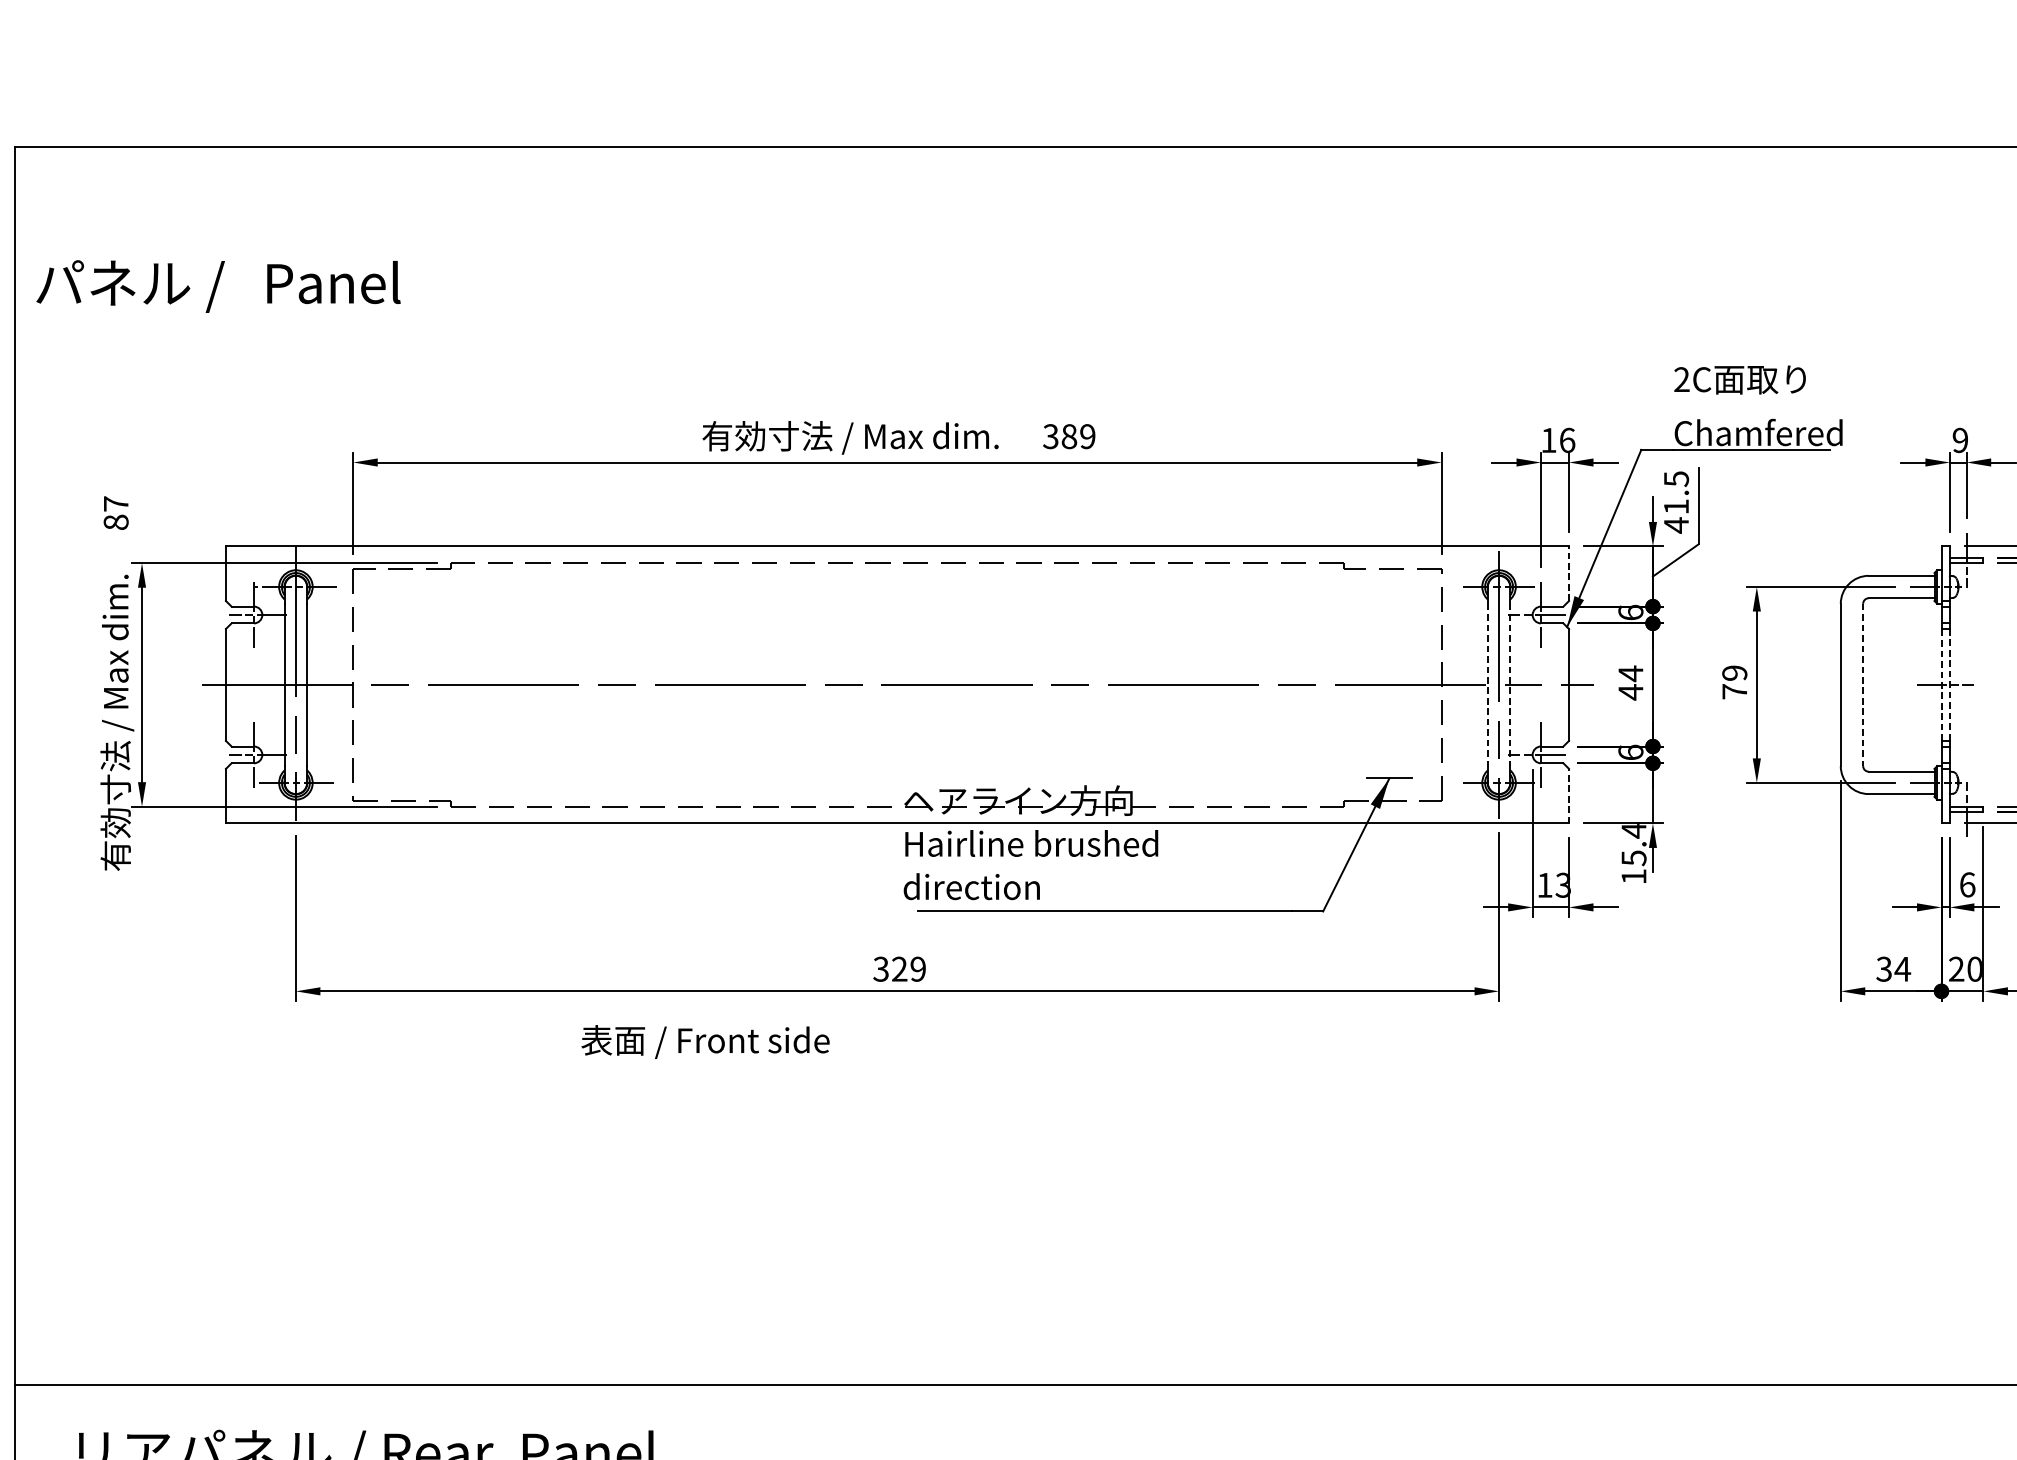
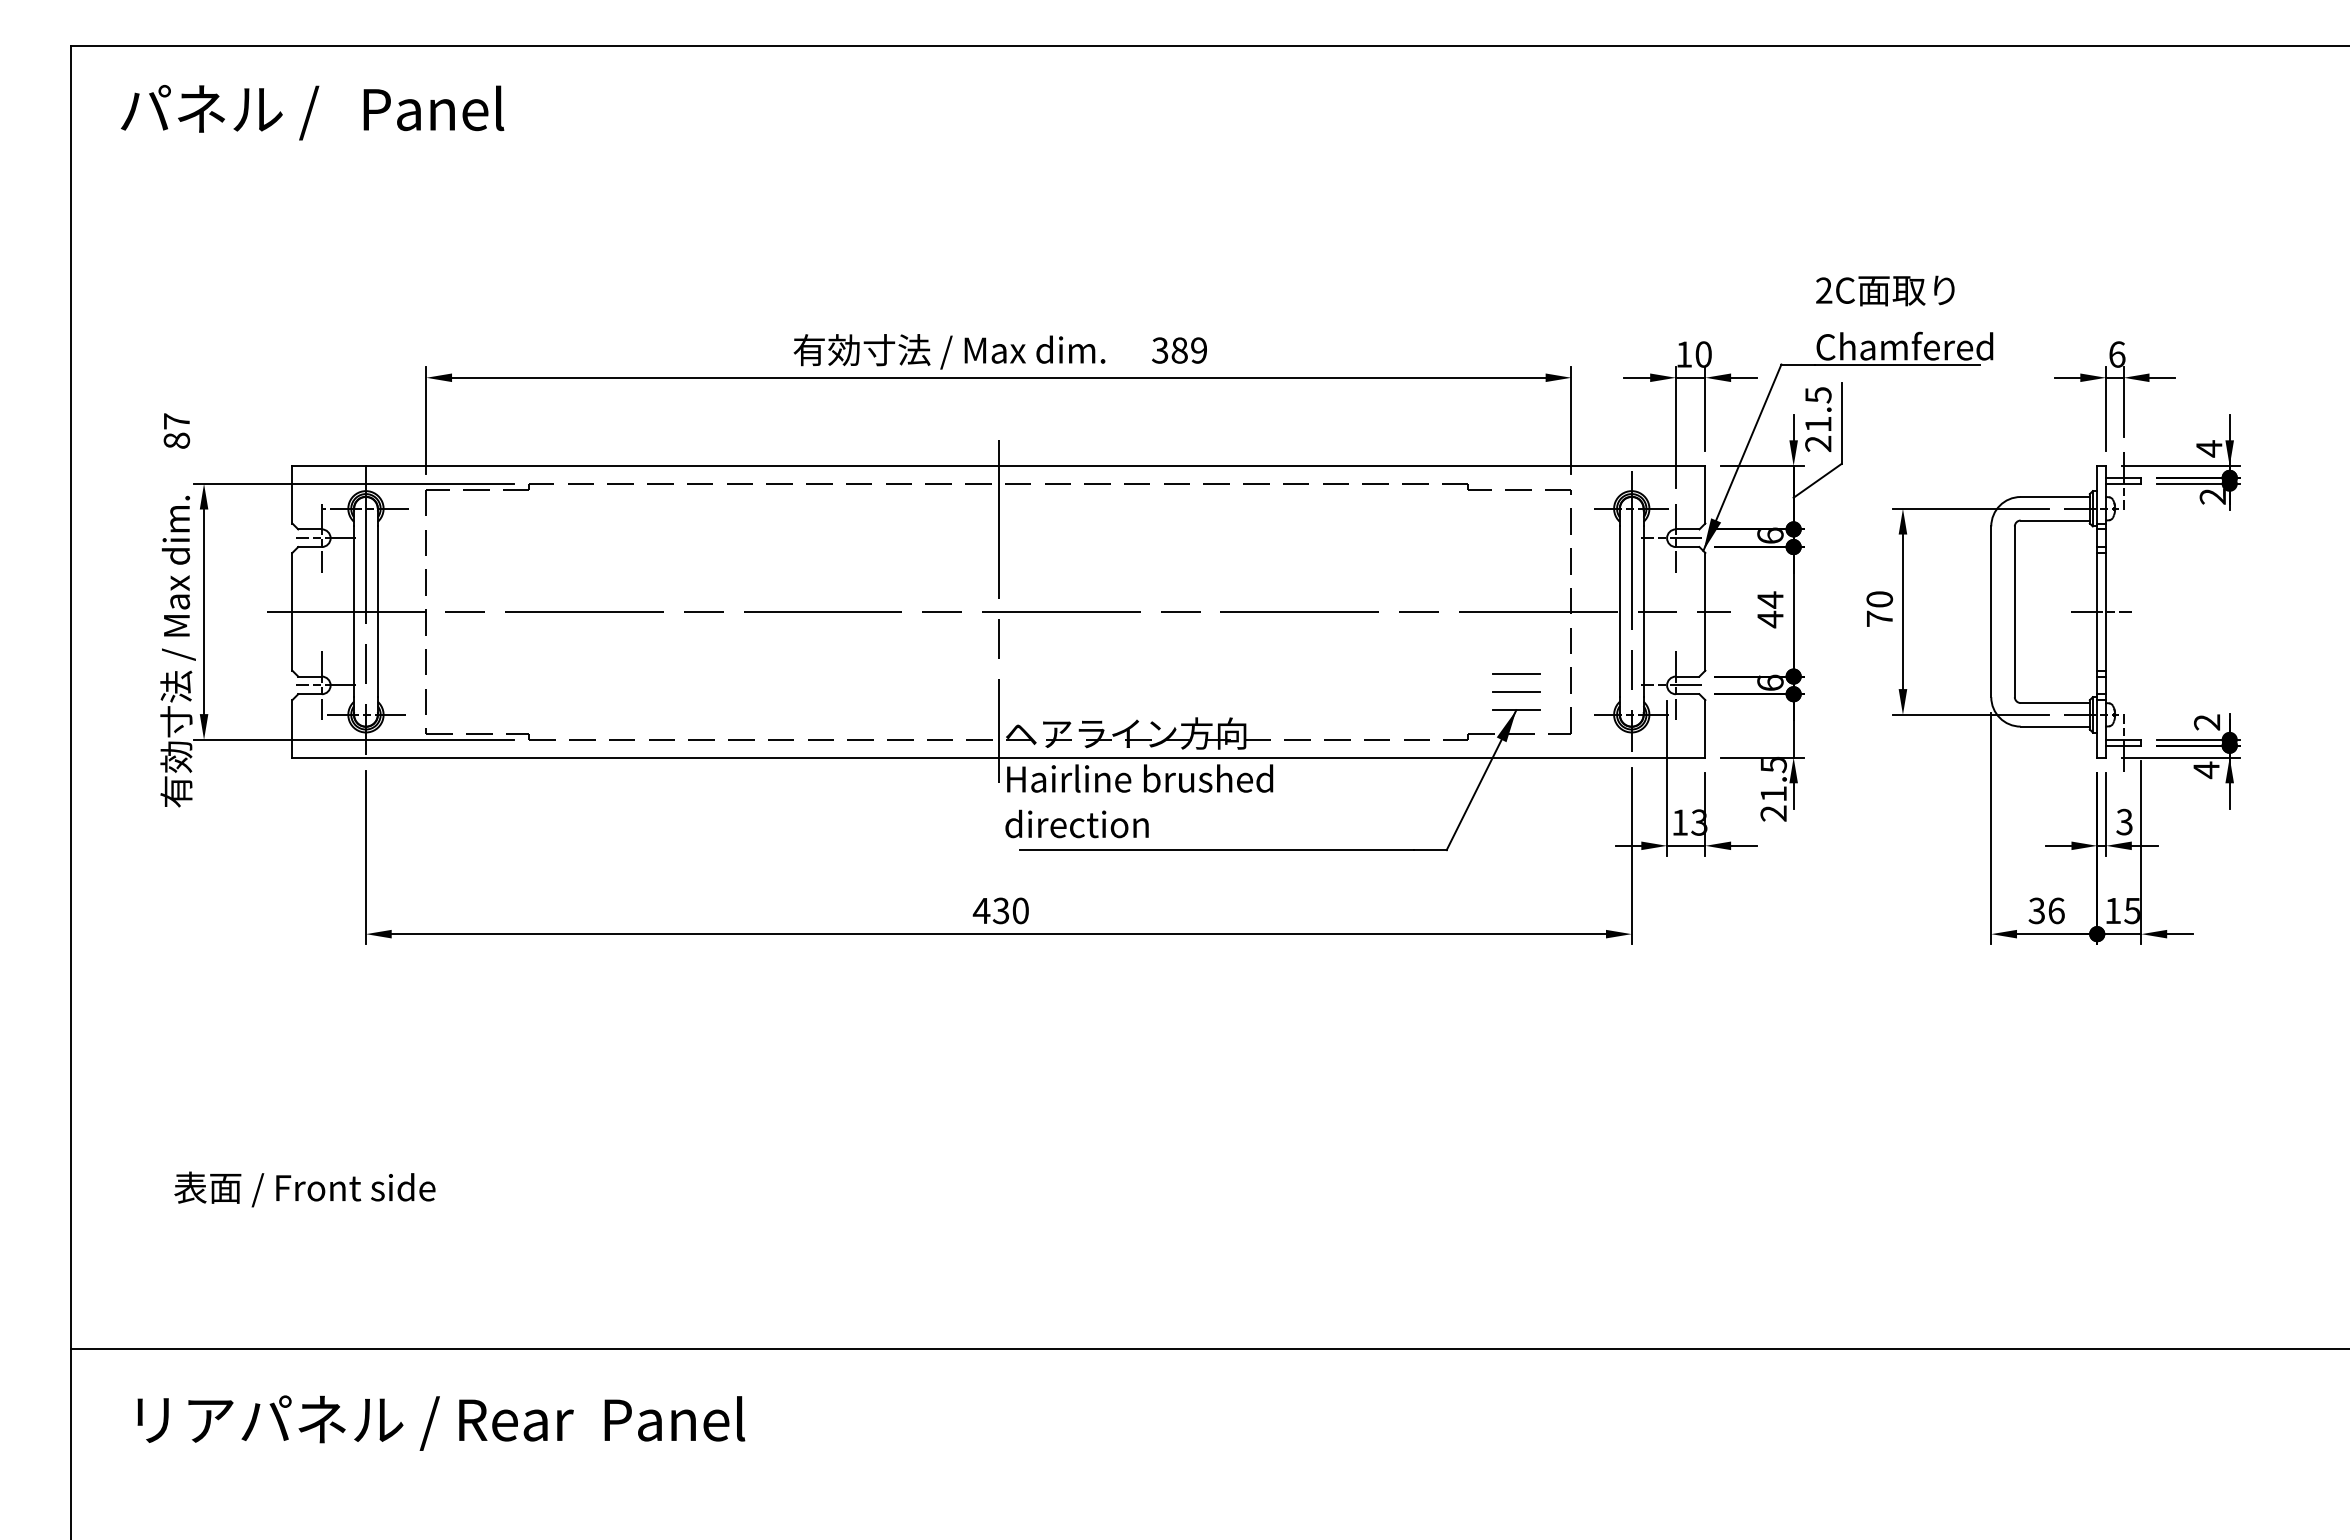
text: (218, 286) -> (312, 112), moved
text: (1567, 440) -> (1703, 354), 16 -> 10
text: (1960, 440) -> (2117, 354), 9 -> 6
text: (1676, 524) -> (1818, 443), 41.5 -> 21.5
line: (1569, 573) -> (1705, 494), dashed -> solid
text: (1734, 673) -> (1879, 599), 79 -> 70
line: (897, 684) -> (998, 611), added
line: (1941, 684) -> (2097, 611), dashed -> solid
line: (1950, 684) -> (2106, 611), dashed -> solid
line: (1487, 685) -> (1619, 612), dashed -> solid
line: (1510, 685) -> (1643, 612), dashed -> solid
line: (1862, 685) -> (2014, 612), dashed -> solid
line: (1389, 744) -> (1516, 674), added
line: (1389, 761) -> (1516, 692), added
line: (1569, 795) -> (1705, 728), dashed -> solid
text: (1633, 852) -> (1773, 788), 15.4 -> 21.5
text: (1967, 884) -> (2124, 821), 6 -> 3
text: (899, 968) -> (1000, 910), 329 -> 430
text: (1902, 968) -> (2056, 910), 34 -> 36
text: (1965, 968) -> (2122, 910), 20 -> 15
text: (705, 1042) -> (304, 1189), moved

